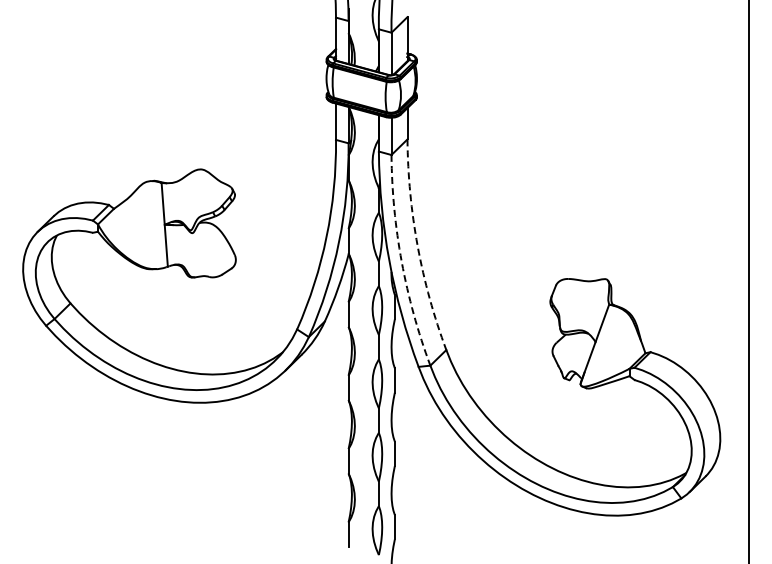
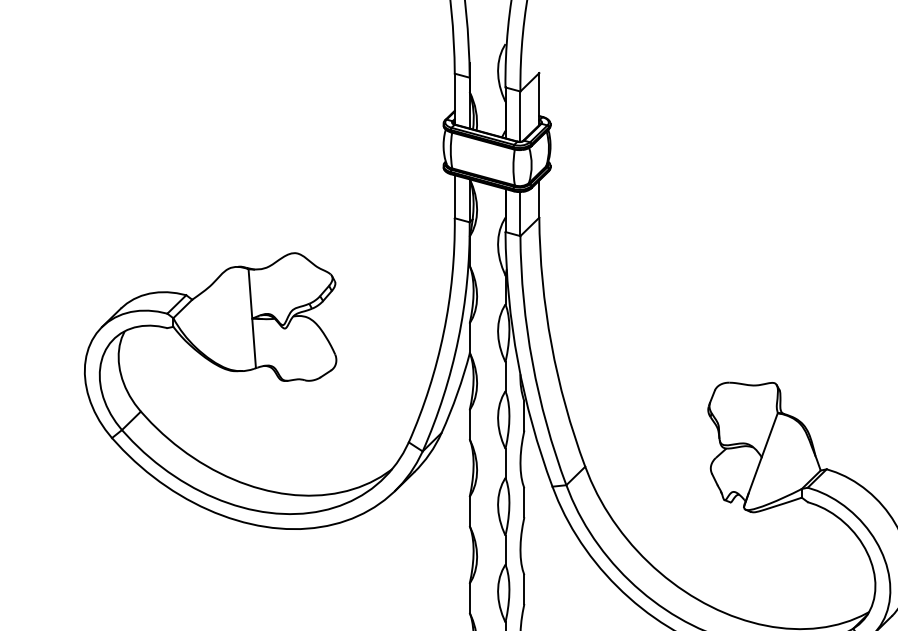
arc: (417, 246) -> (551, 344), dashed -> solid
arc: (401, 262) -> (532, 363), dashed -> solid

